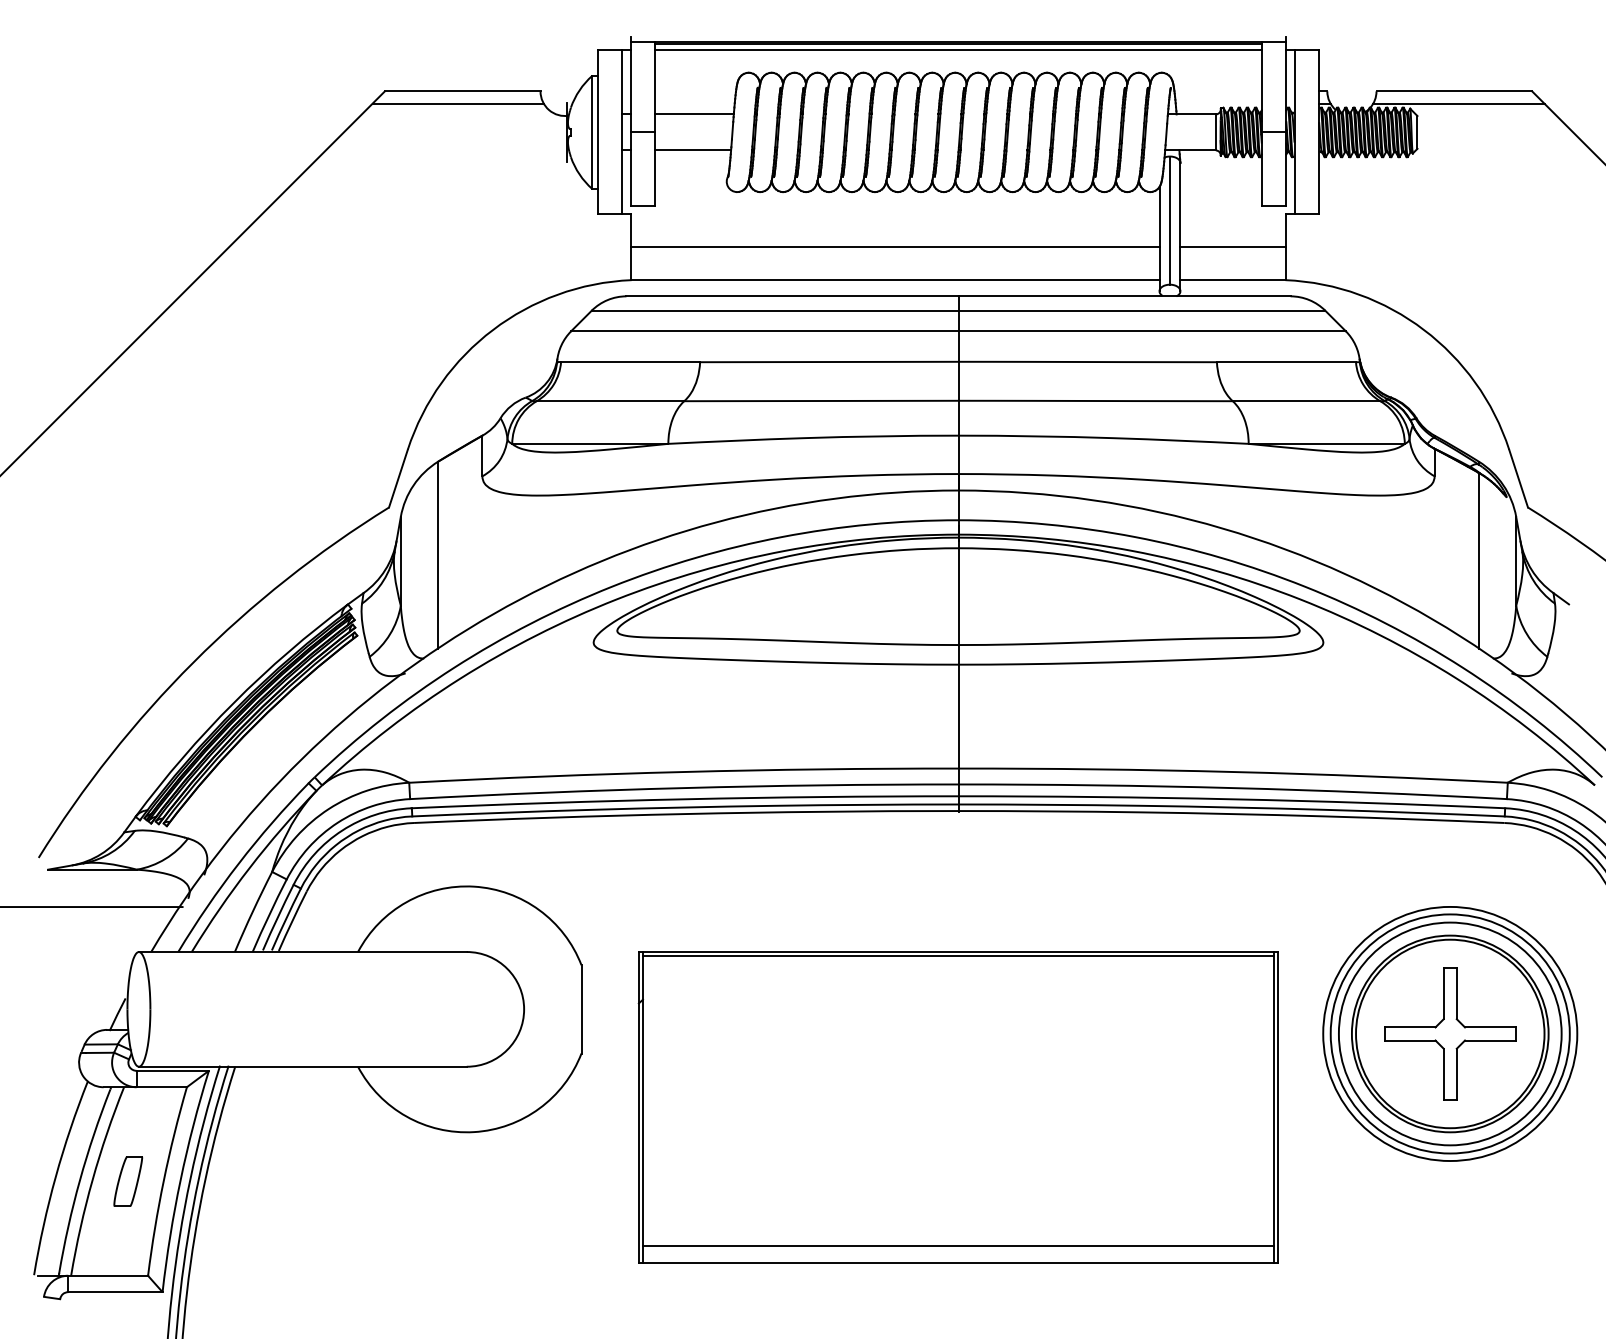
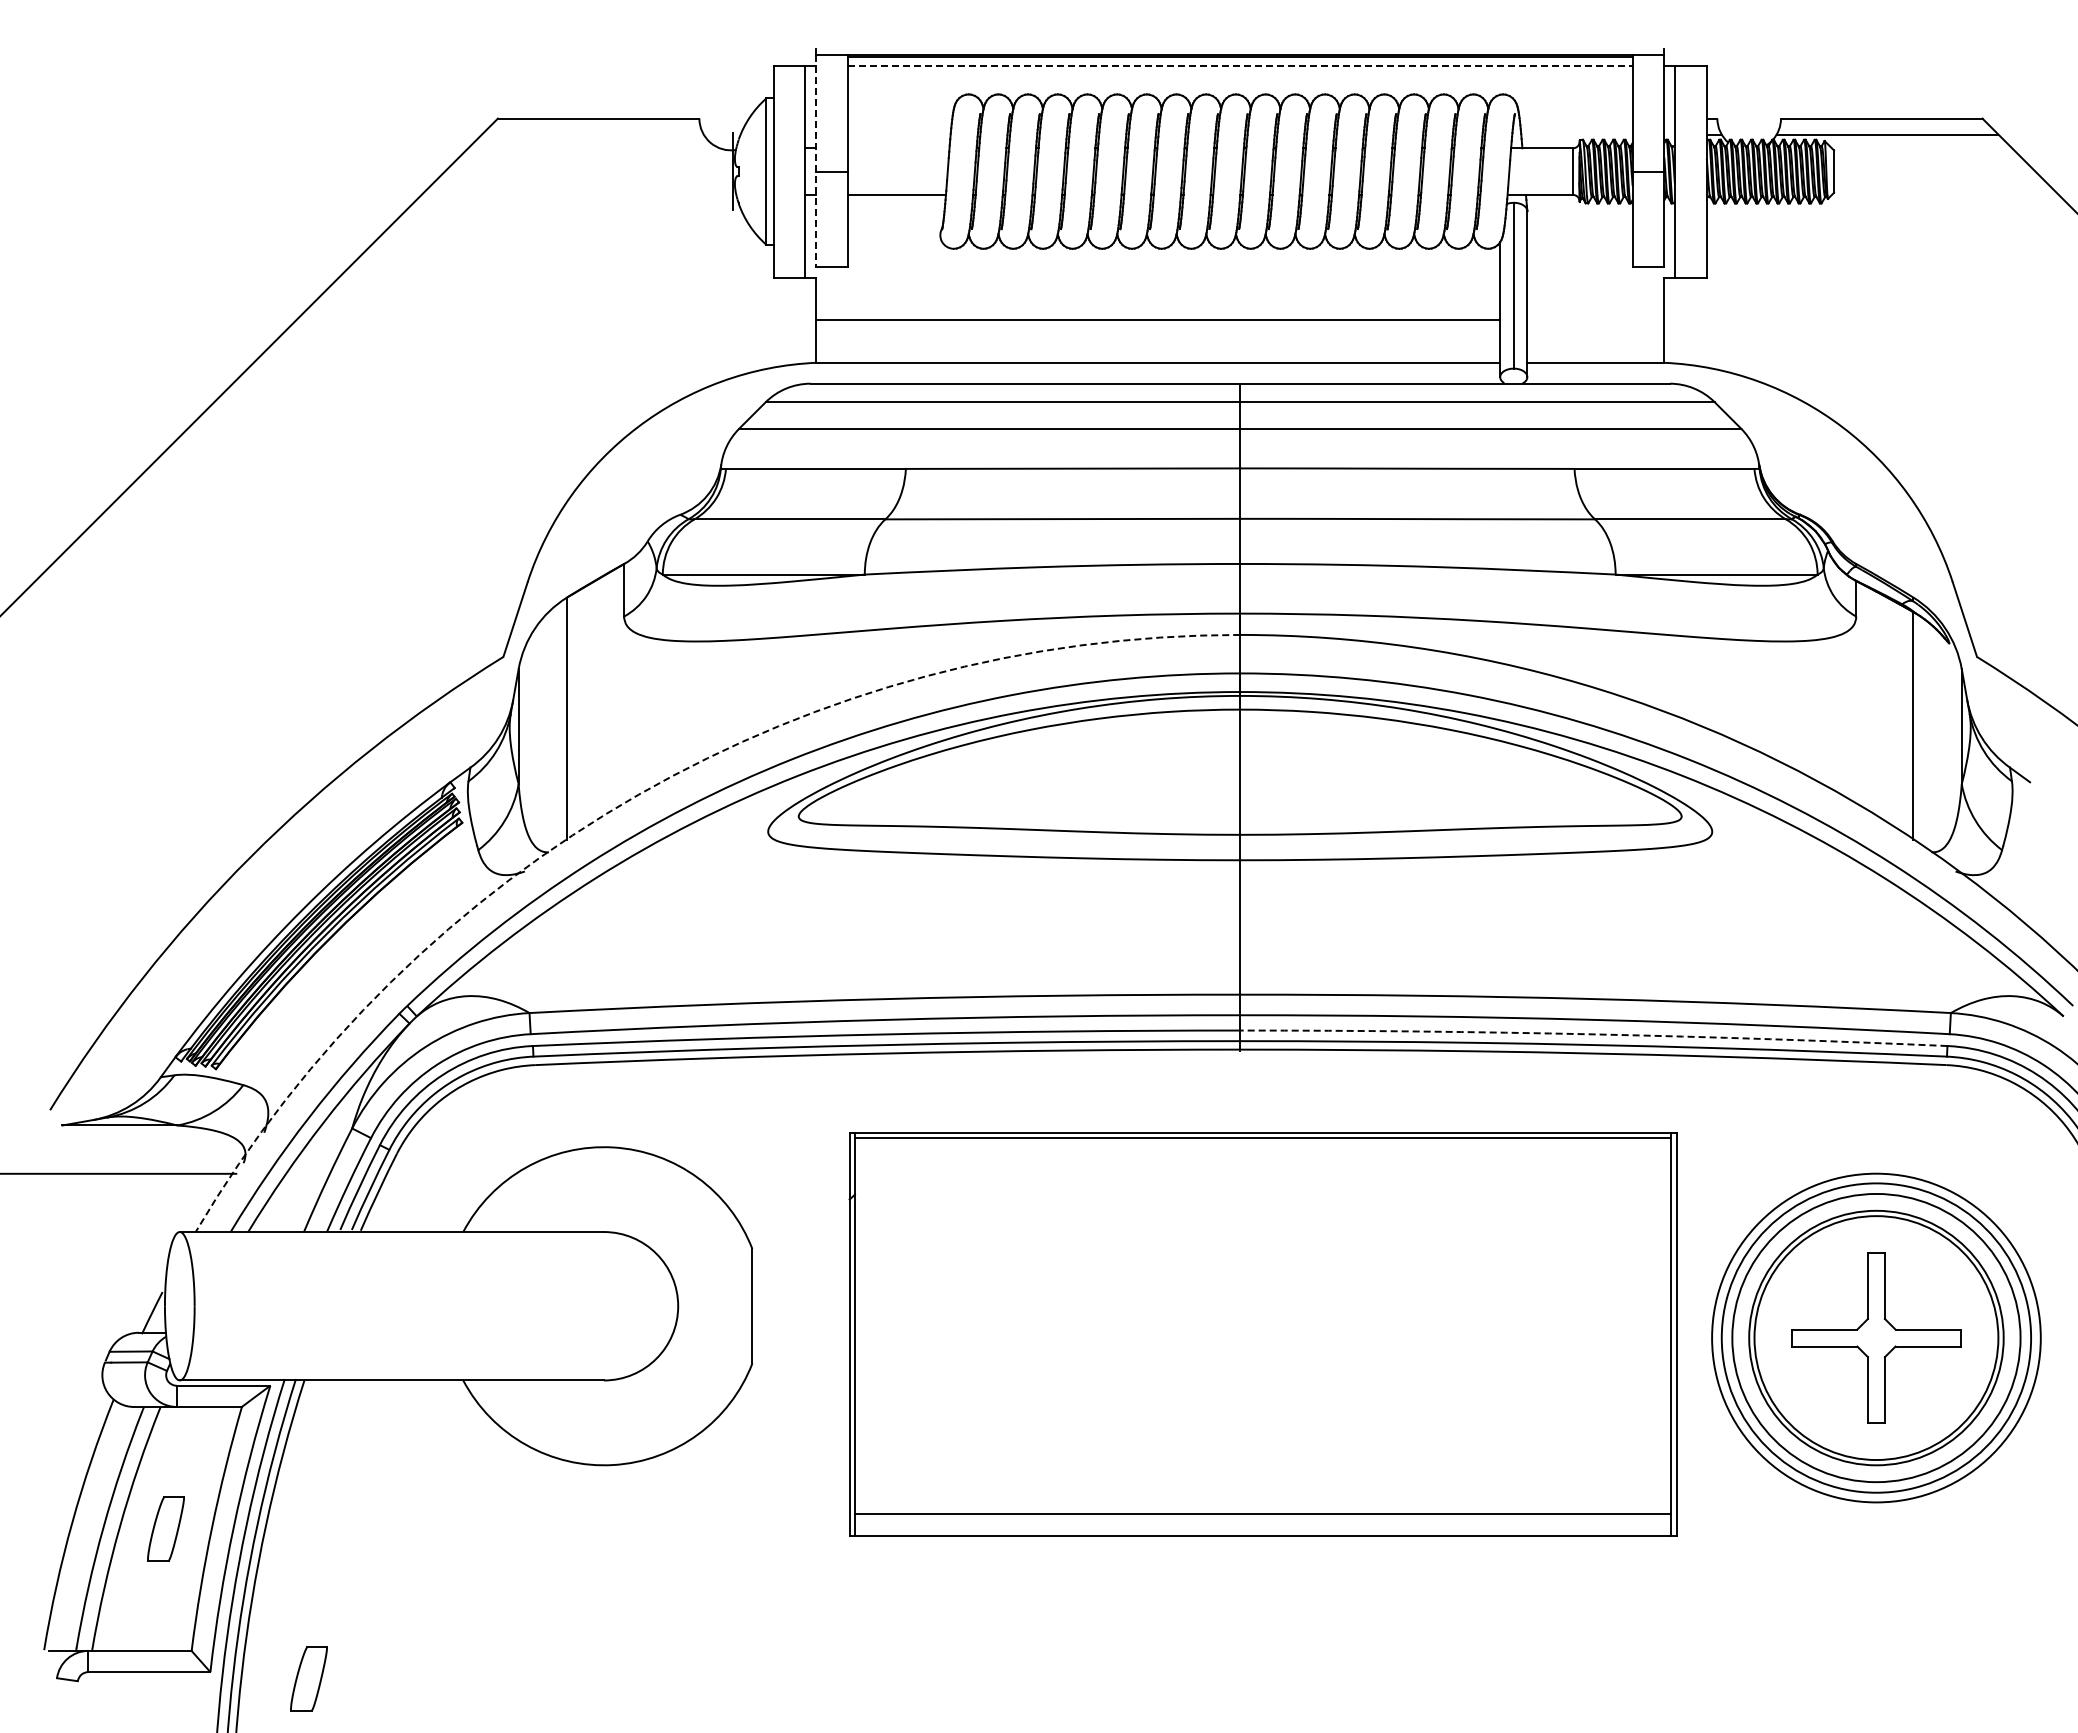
line: (958, 50) -> (1240, 65), solid -> dashed
line: (457, 103) -> (592, 134), removed
line: (694, 114) -> (898, 148), removed
line: (631, 124) -> (816, 161), solid -> dashed
line: (1233, 247) -> (1595, 320), removed
arc: (493, 613) -> (638, 794), solid -> dashed
arc: (1231, 799) -> (1593, 1034), solid -> dashed
part: (957, 1107) -> (1262, 1334), moved
part: (238, 1297) -> (308, 1678), added

